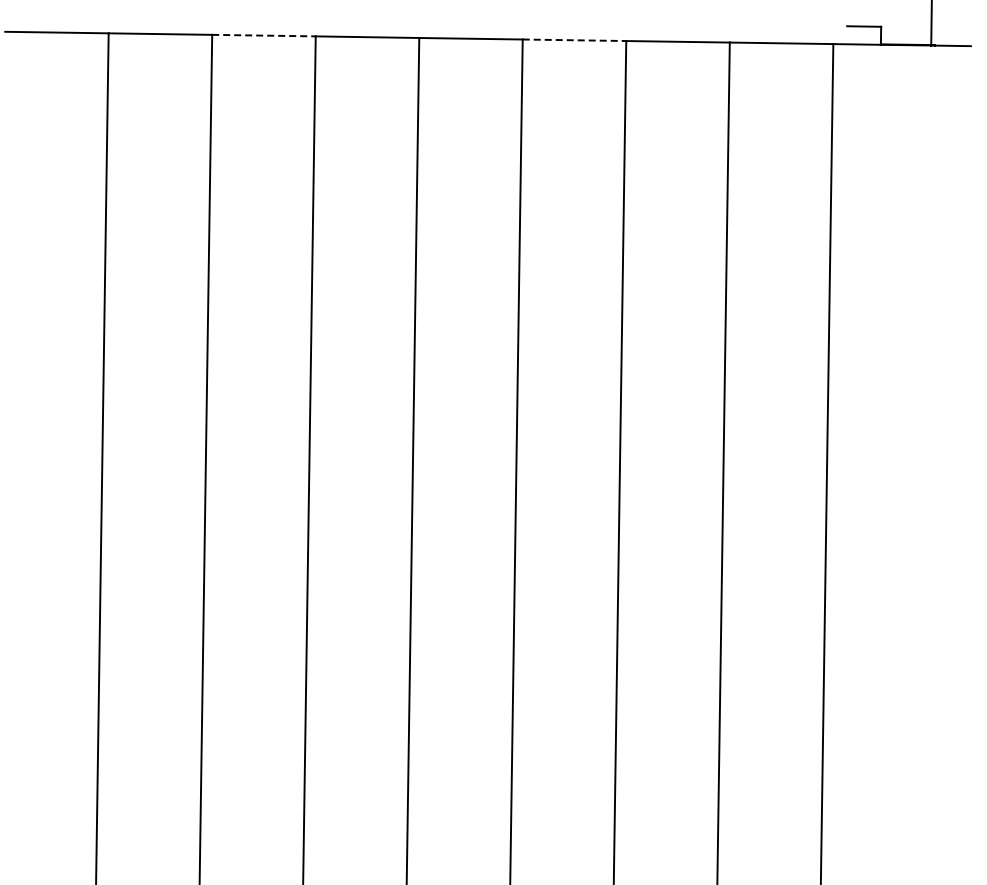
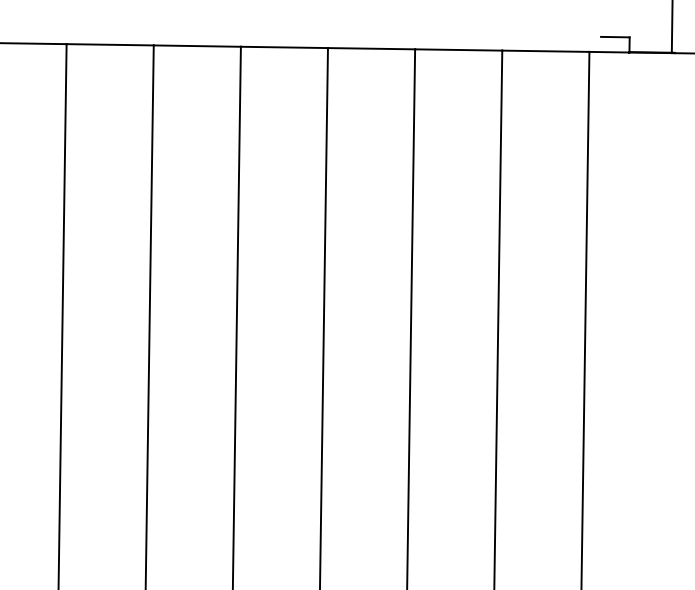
line: (263, 35) -> (109, 44), dashed -> solid
line: (574, 40) -> (371, 48), dashed -> solid

